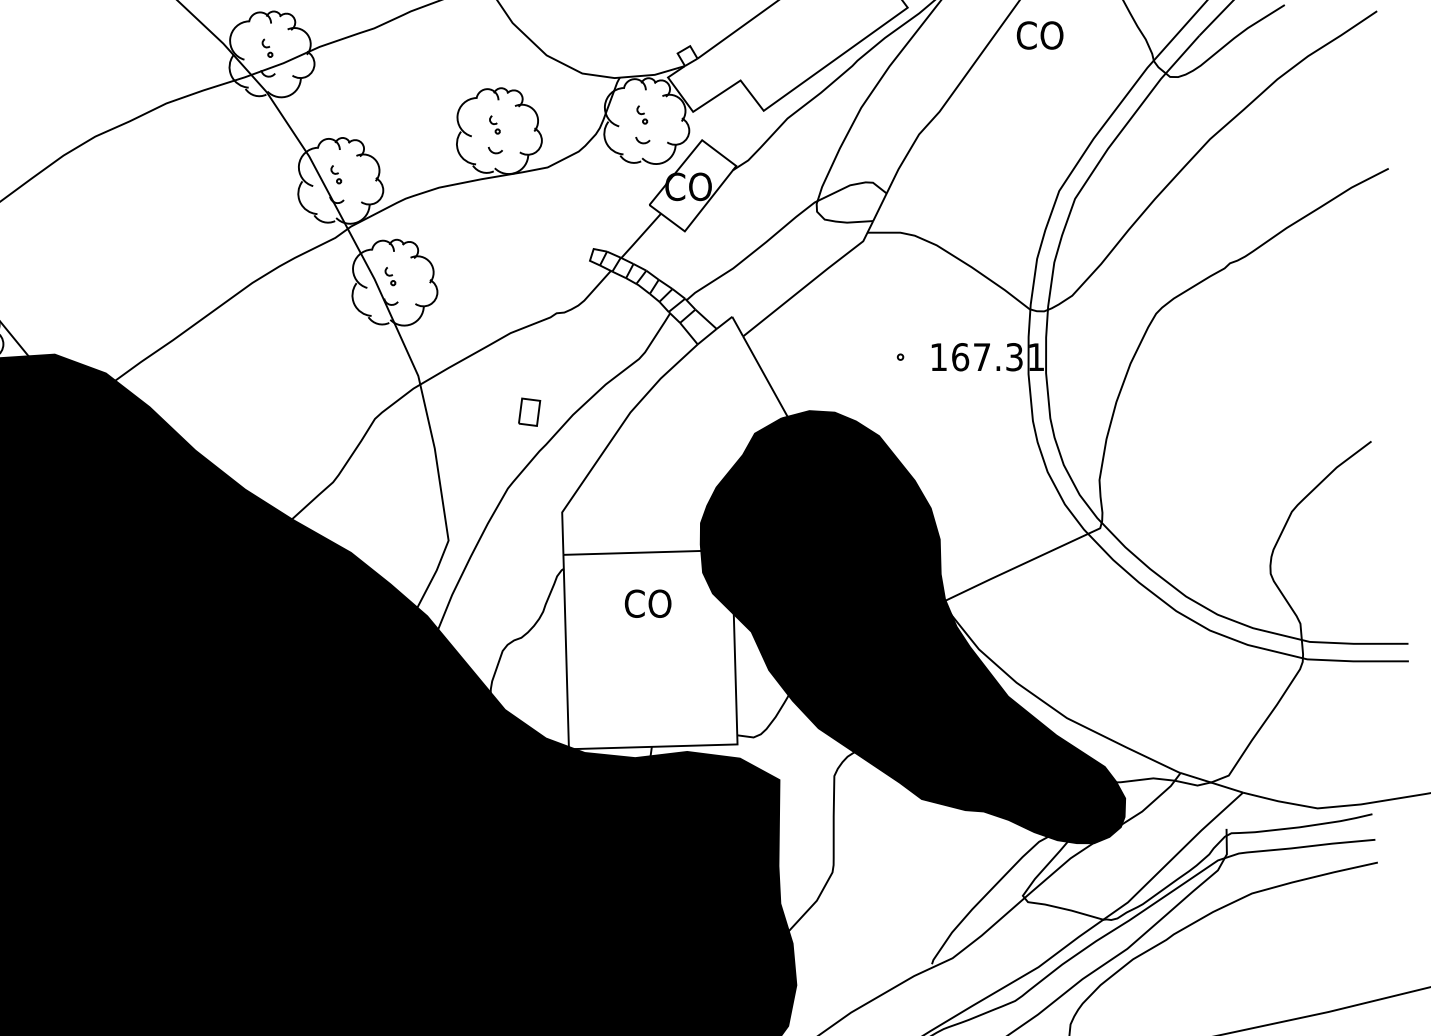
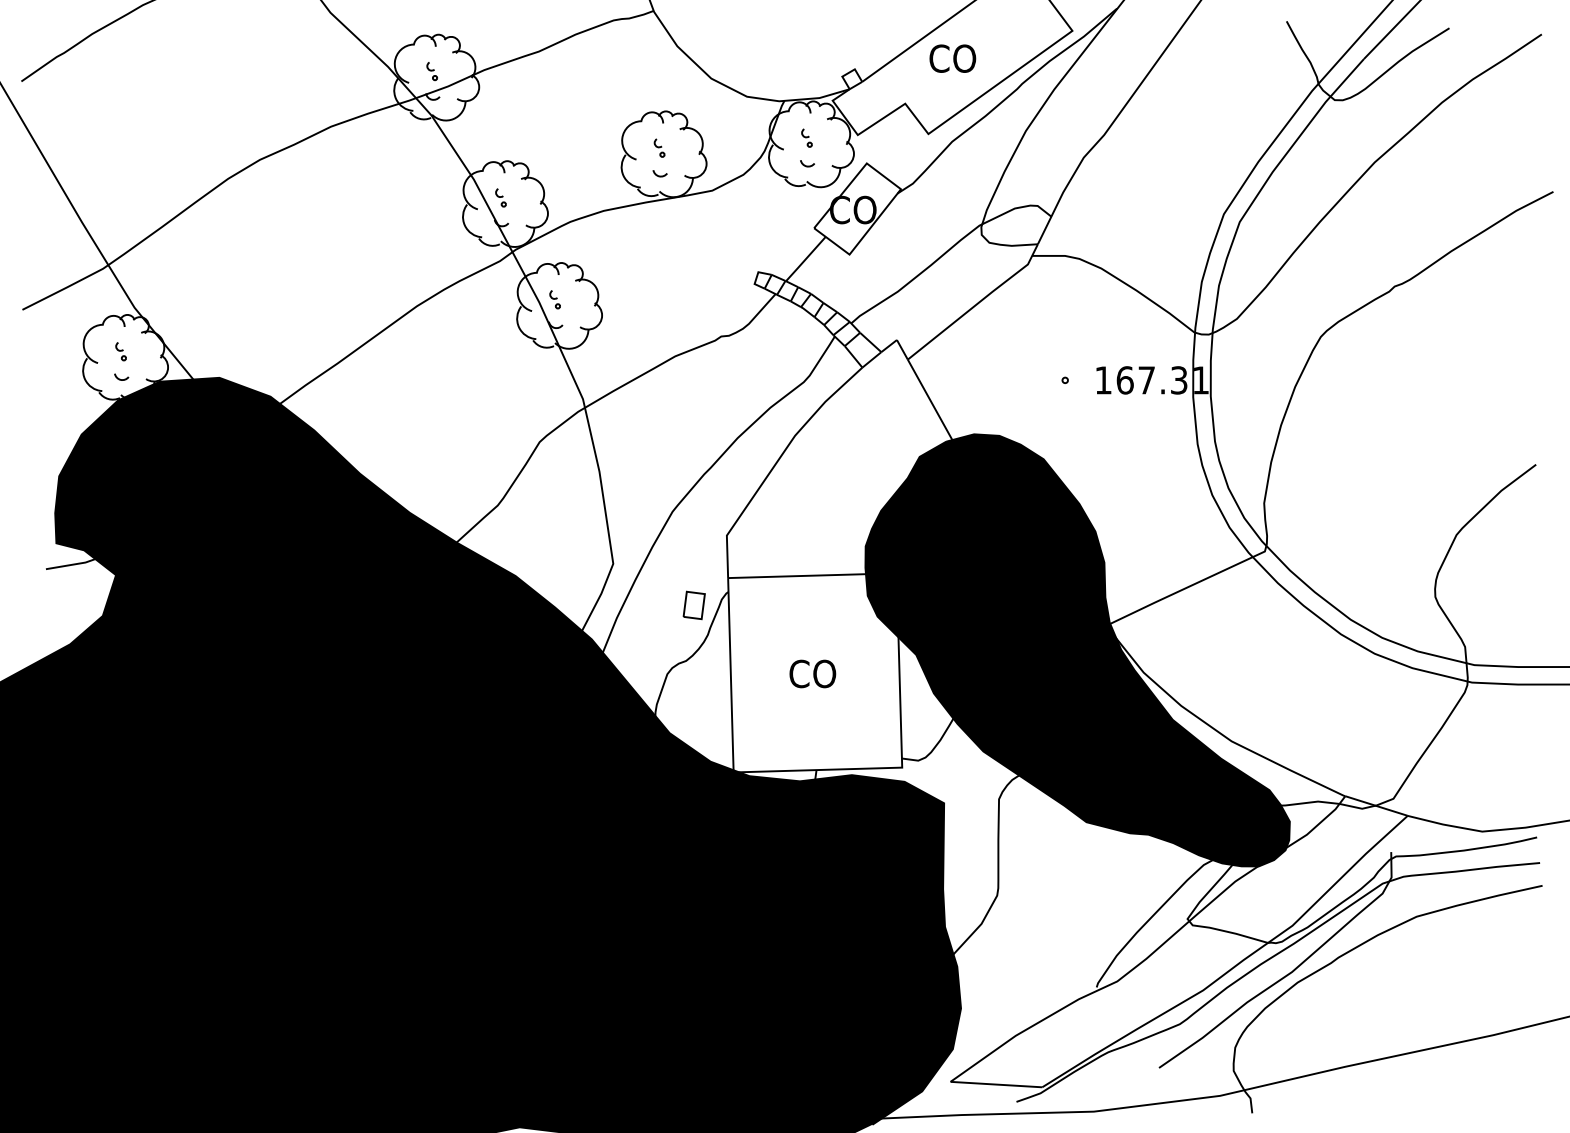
text: (1039, 35) -> (952, 58), moved
part: (528, 412) -> (693, 605), moved
text: (647, 603) -> (812, 673), moved

